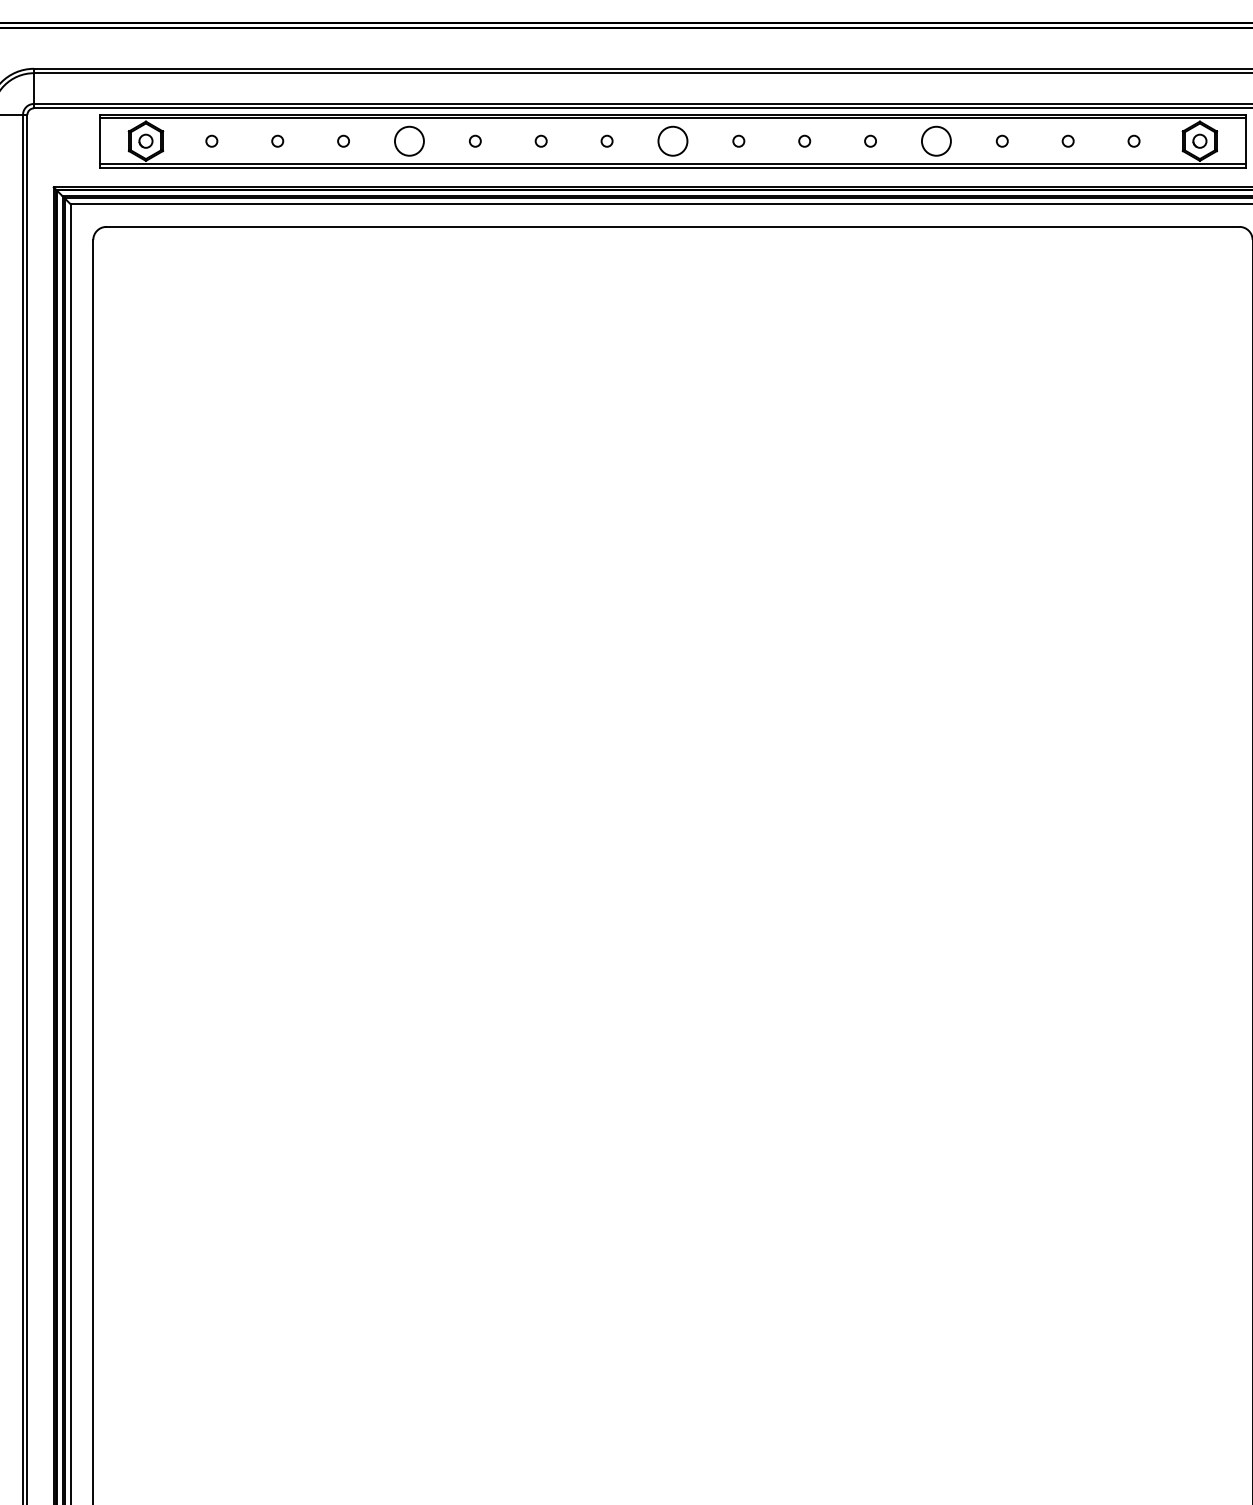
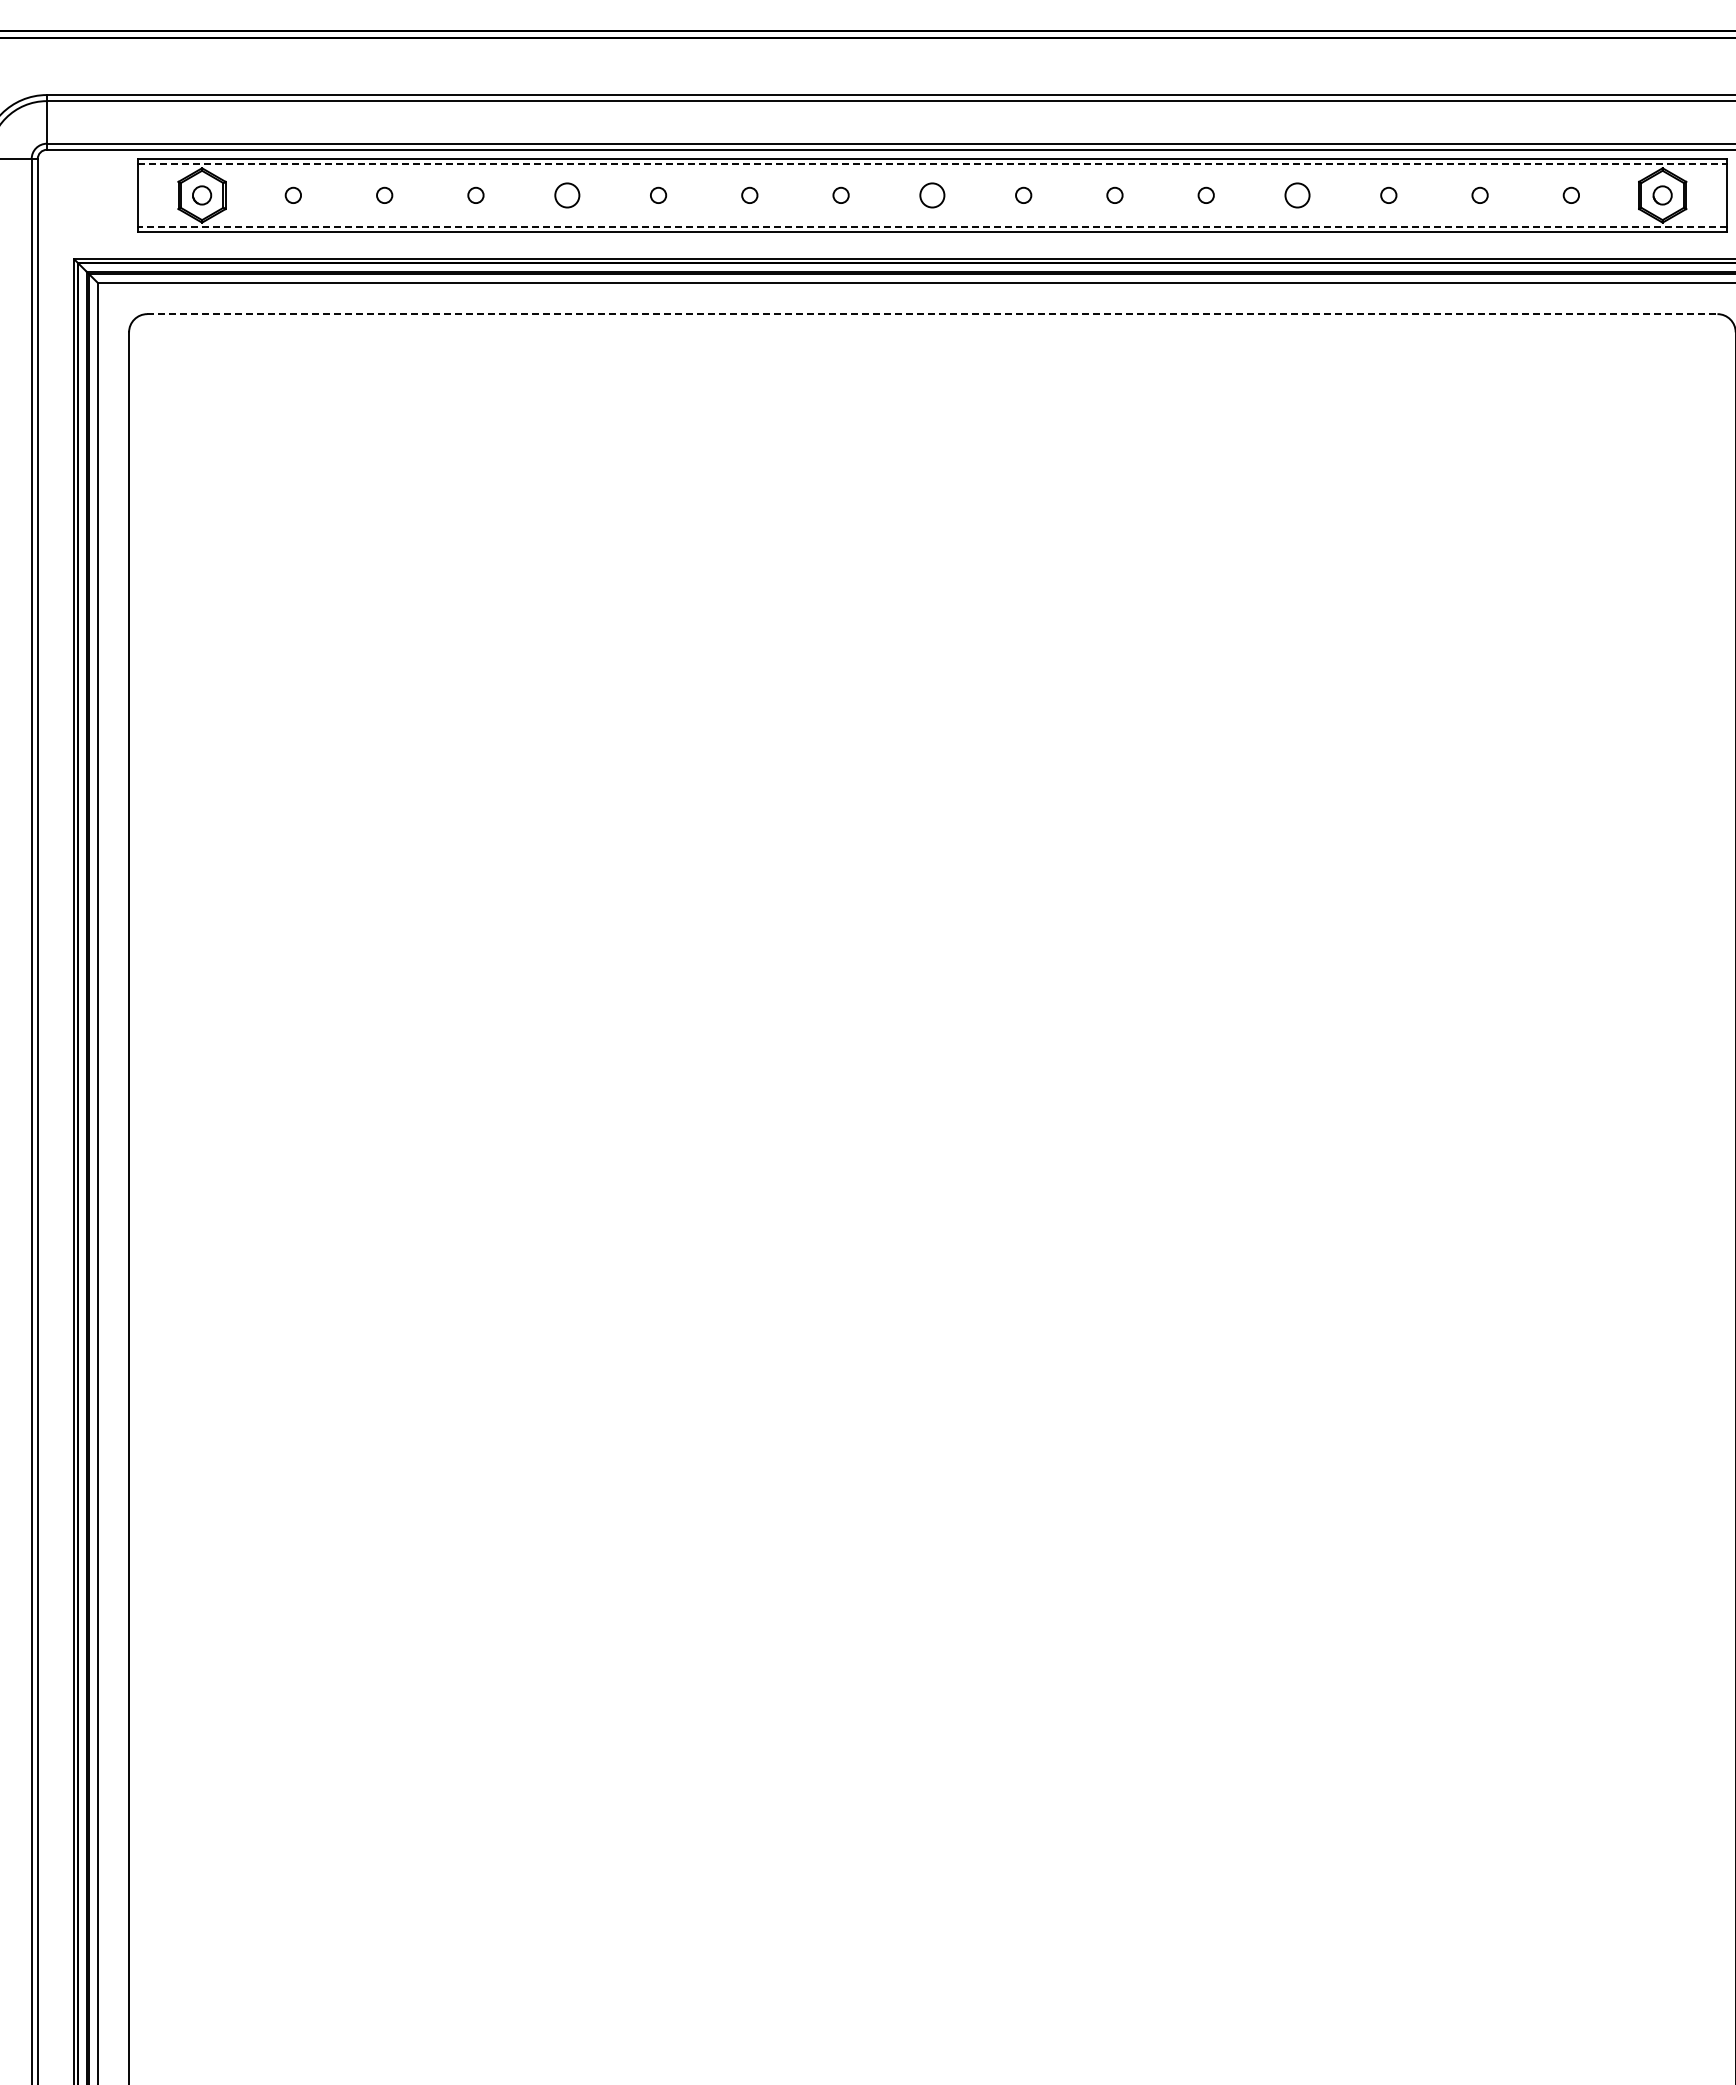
line: (673, 118) -> (932, 163), solid -> dashed
circle: (409, 141) -> (567, 195), size x0.6
circle: (673, 141) -> (932, 195), size x0.6
circle: (936, 141) -> (1297, 195), size x0.6
line: (672, 164) -> (931, 227), solid -> dashed
line: (673, 227) -> (932, 314), solid -> dashed

